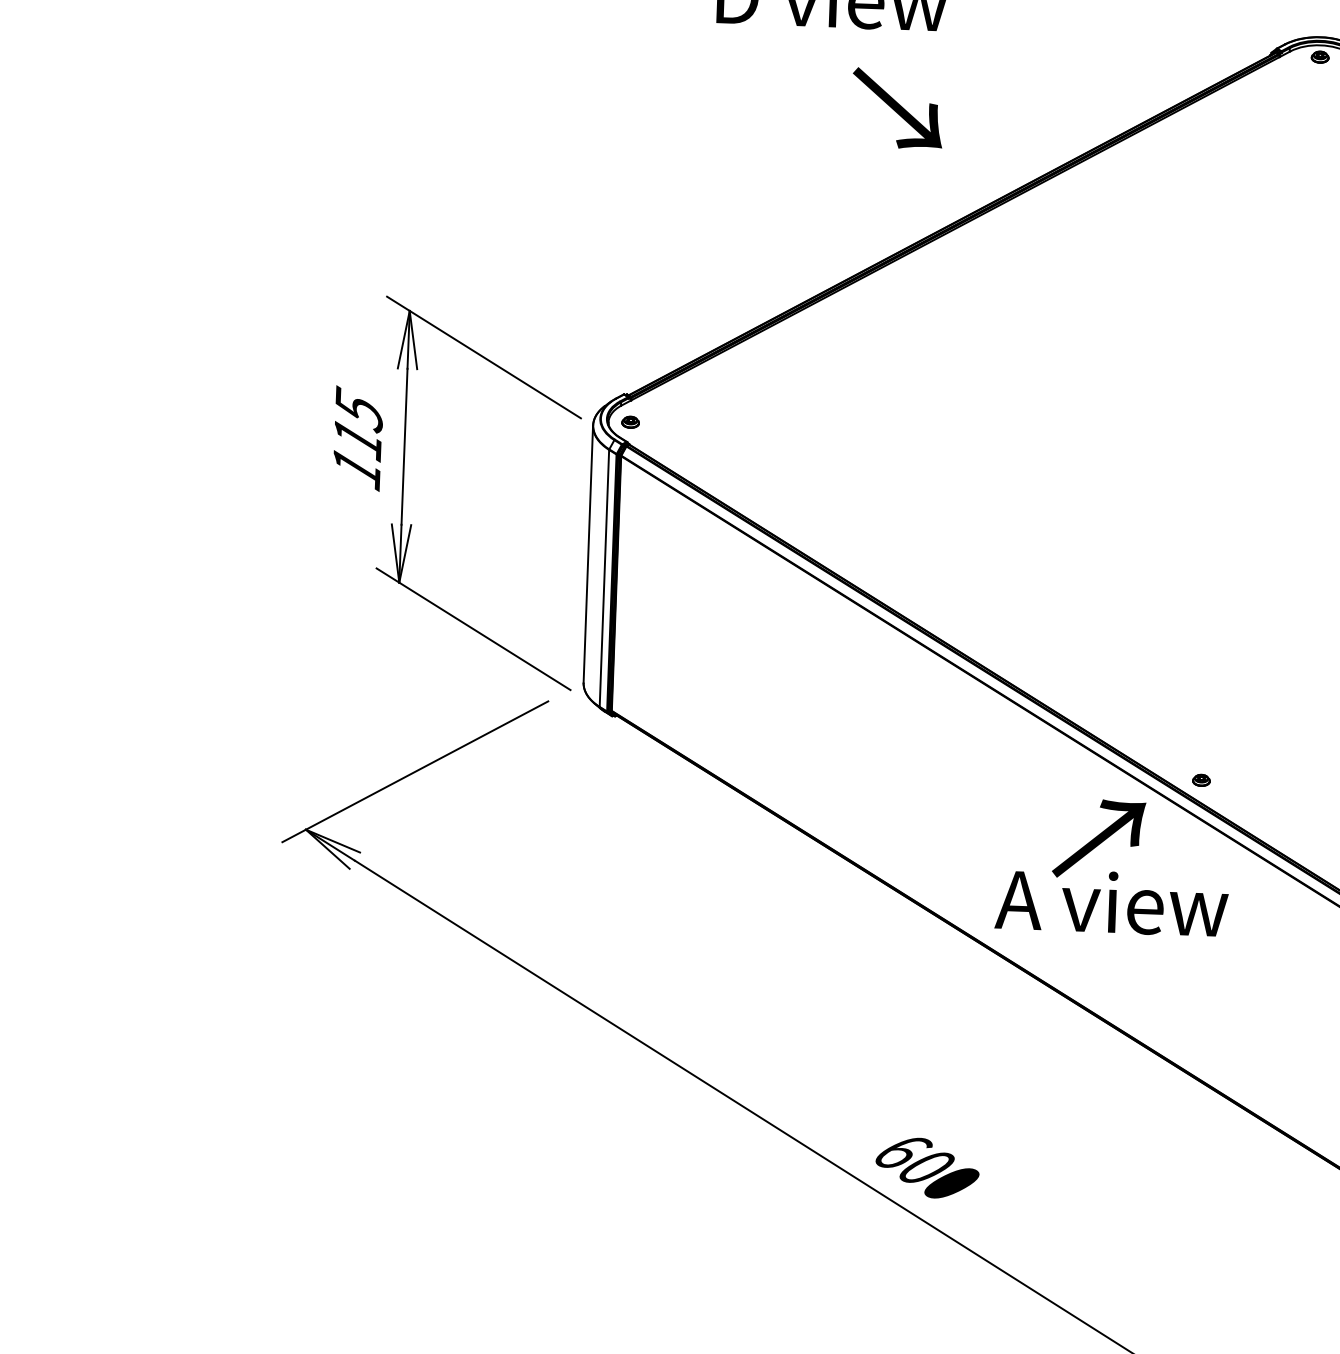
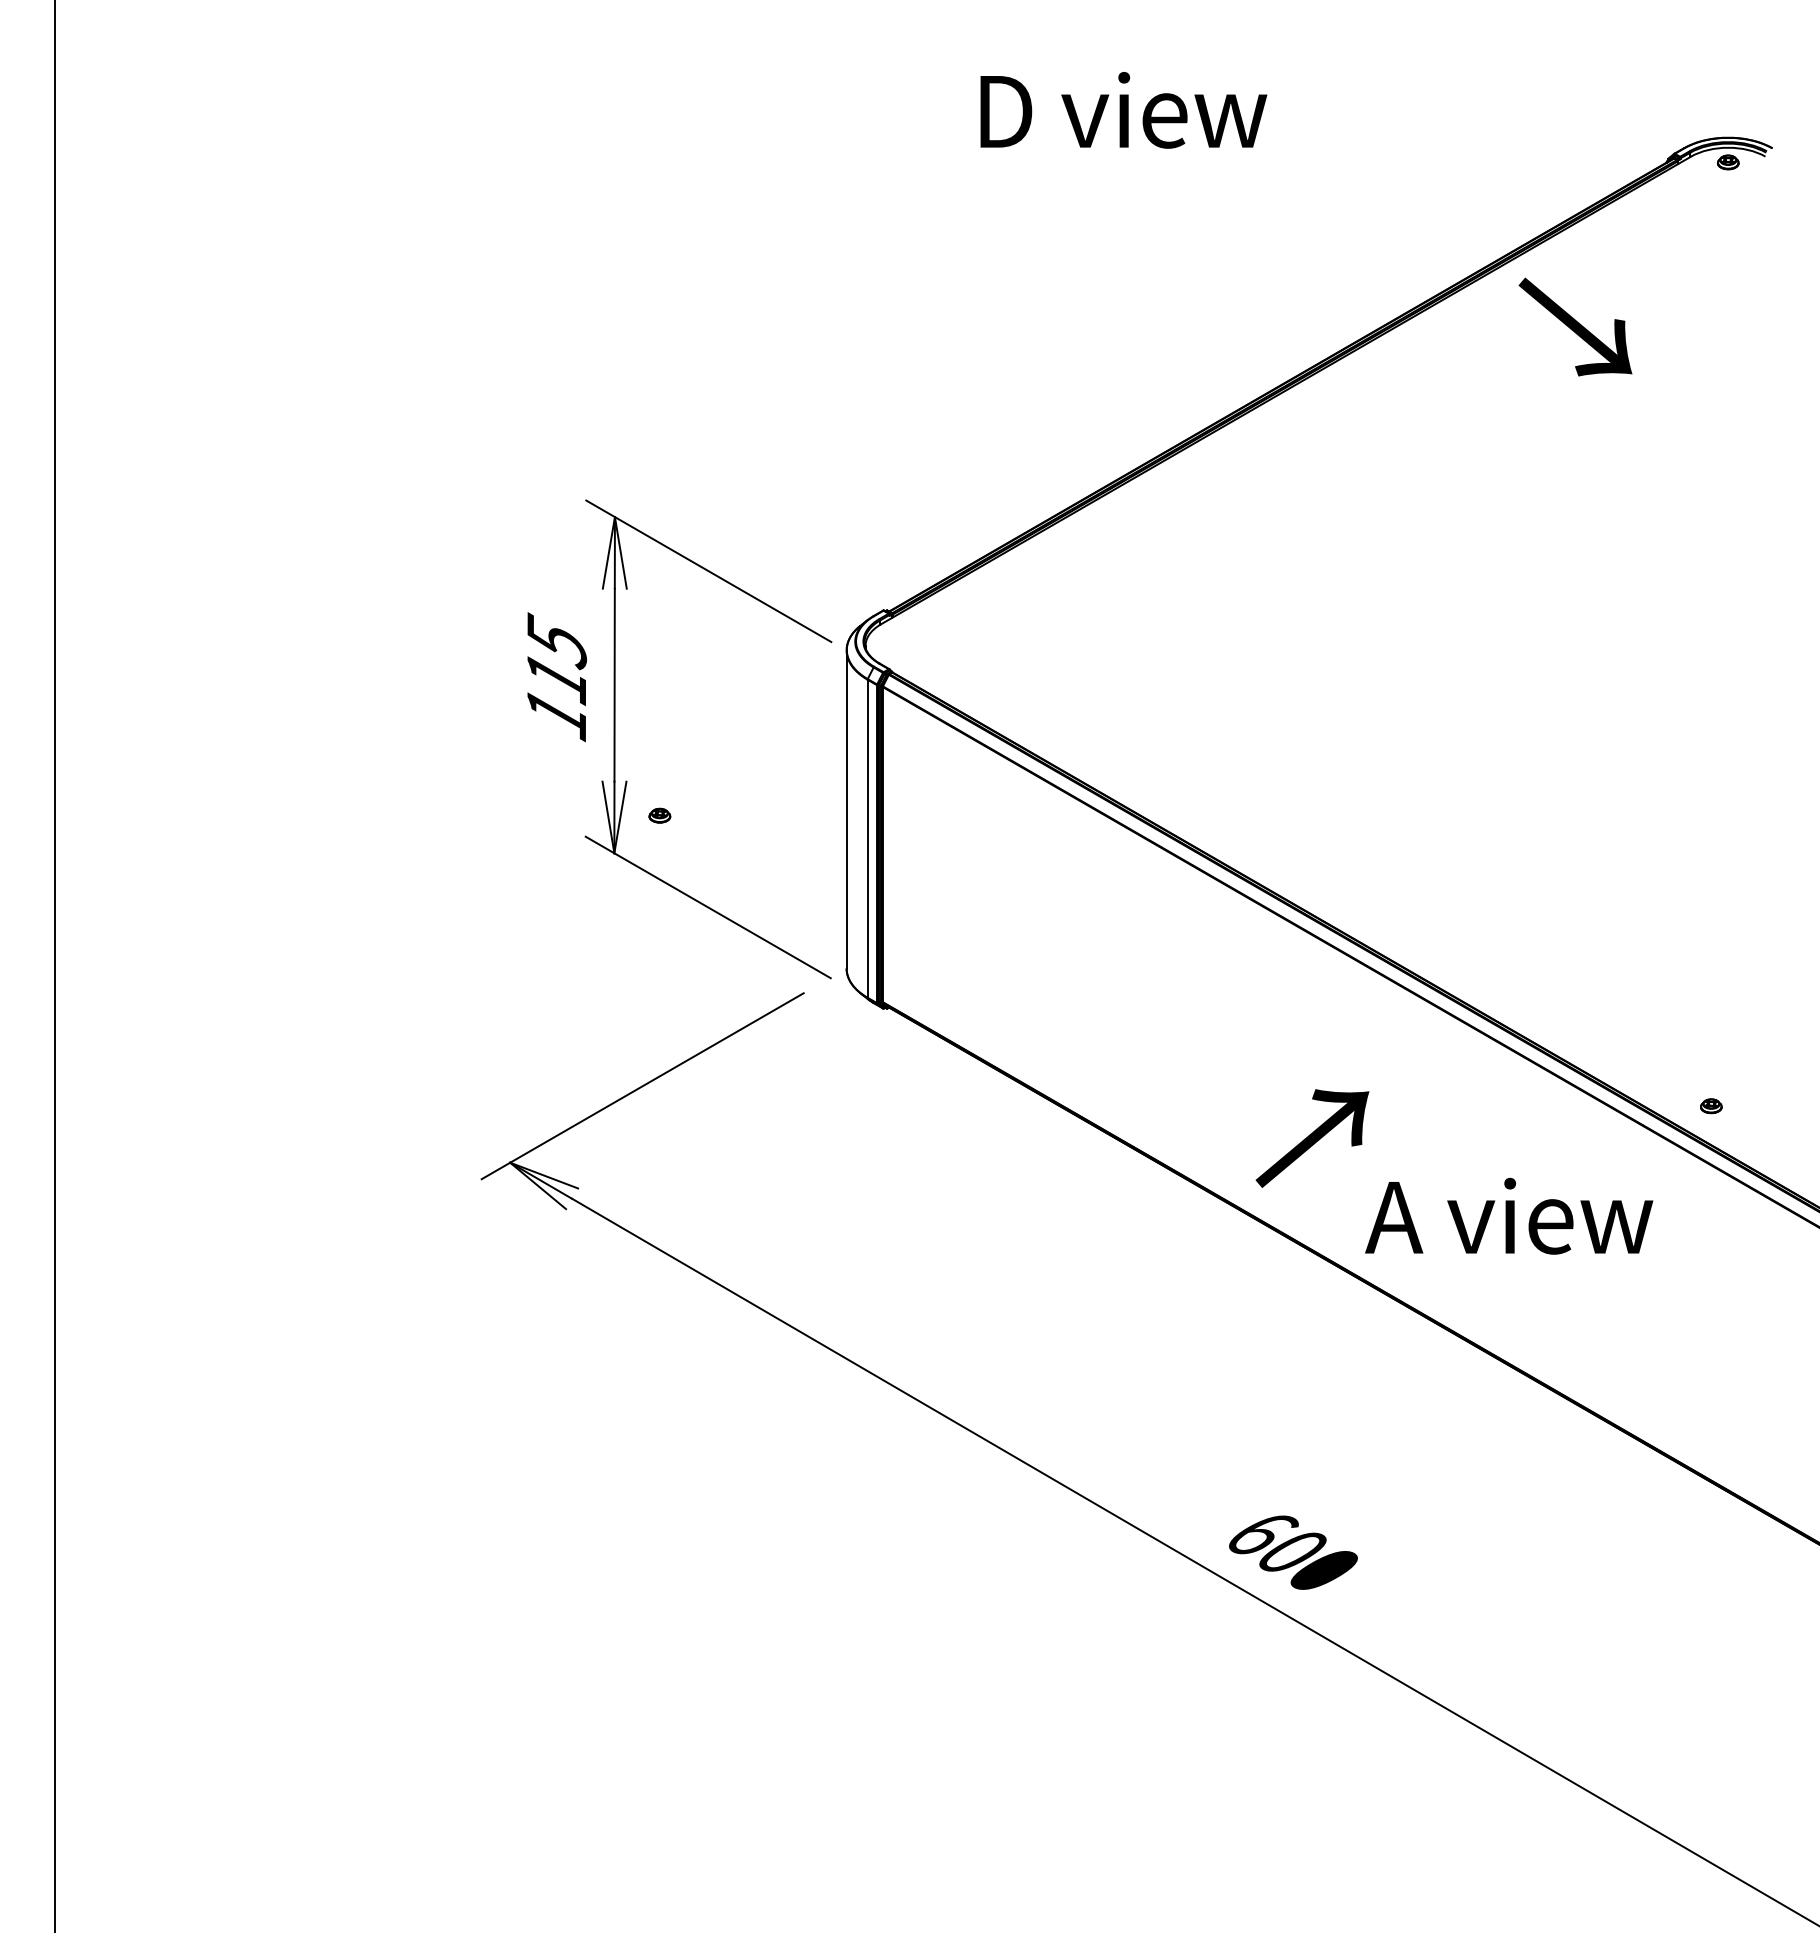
text: (897, 108) -> (1575, 326), moved
part: (630, 422) -> (659, 815), moved
part: (1201, 780) -> (1711, 1106), moved
text: (1099, 839) -> (1312, 1138), moved

